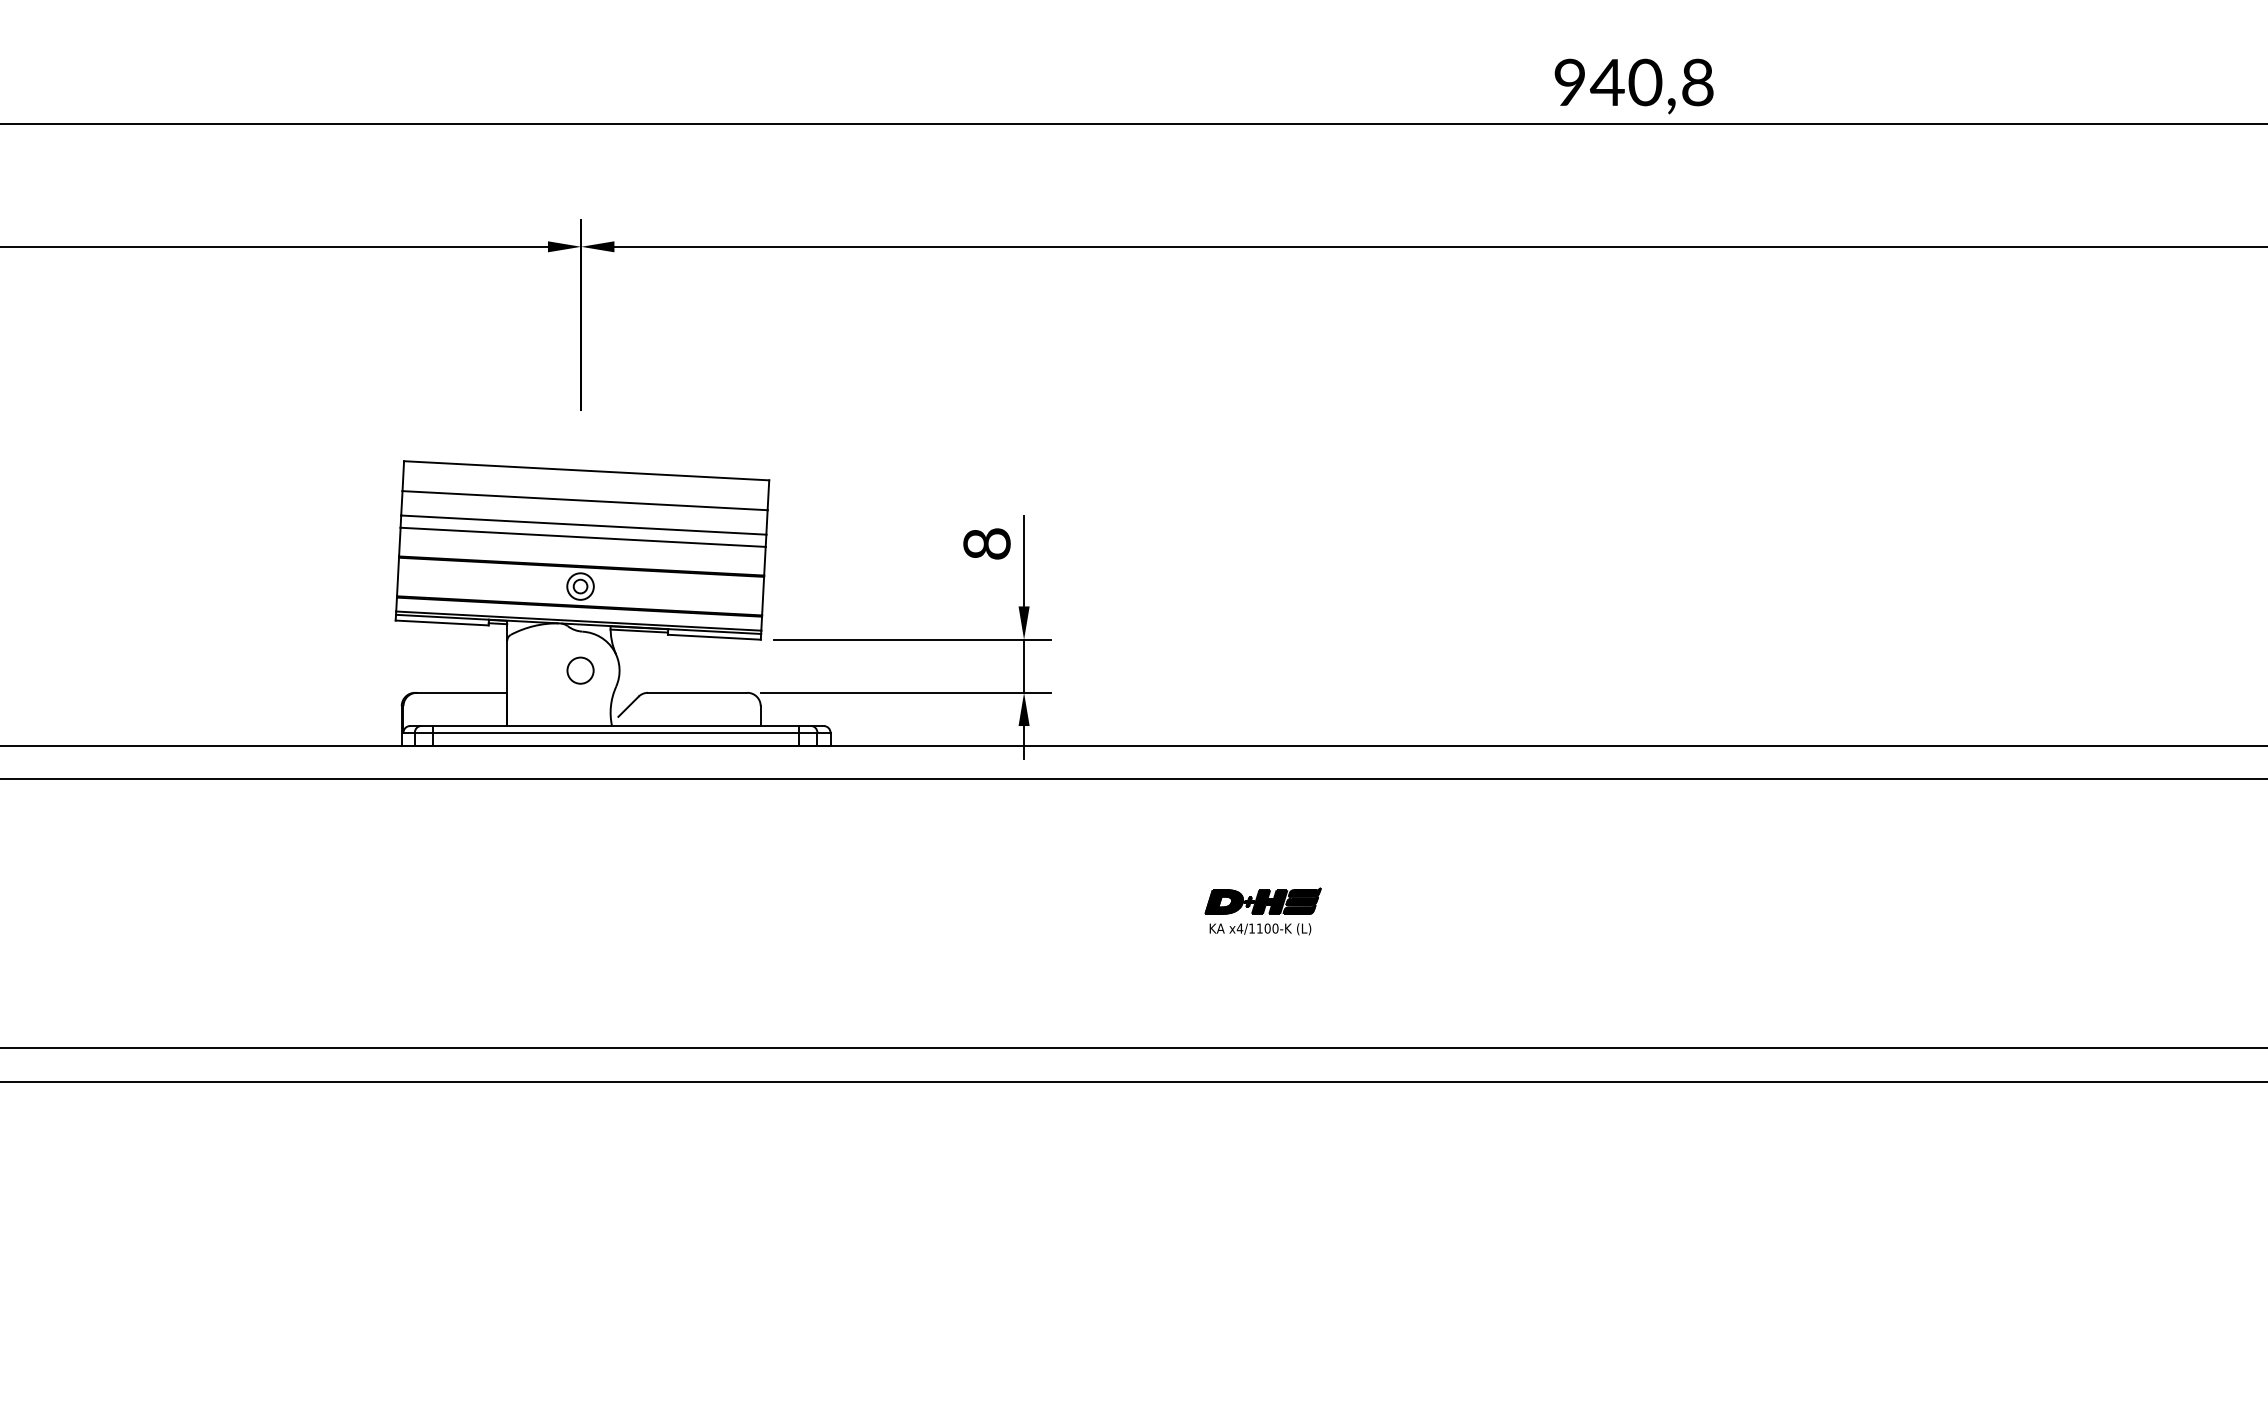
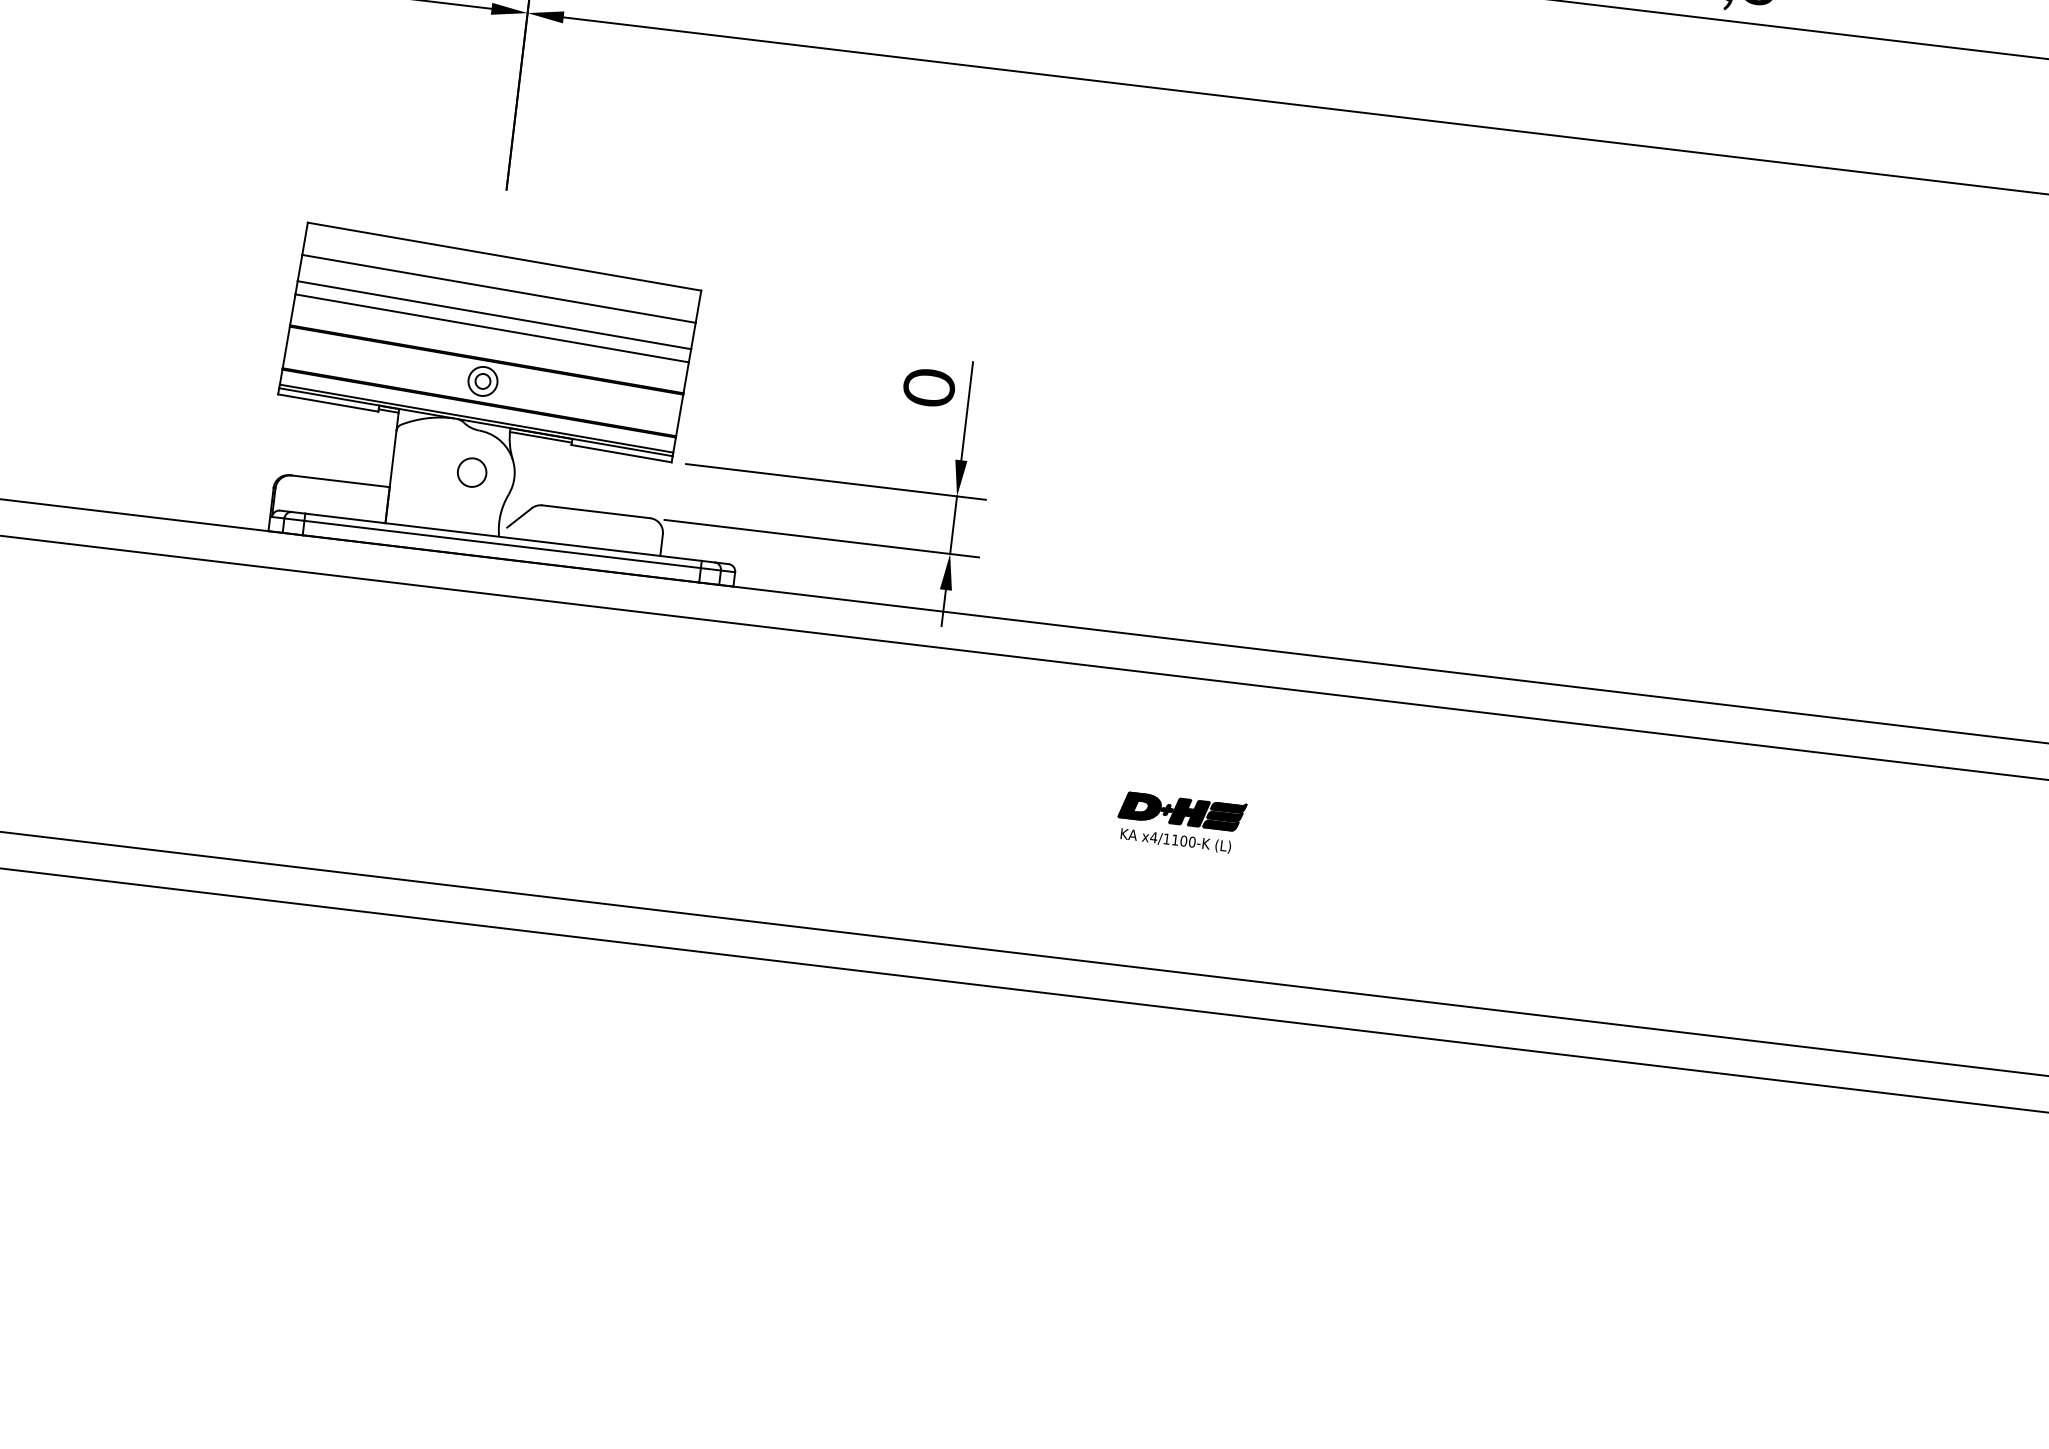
text: (986, 543) -> (928, 387), 8 -> 0

